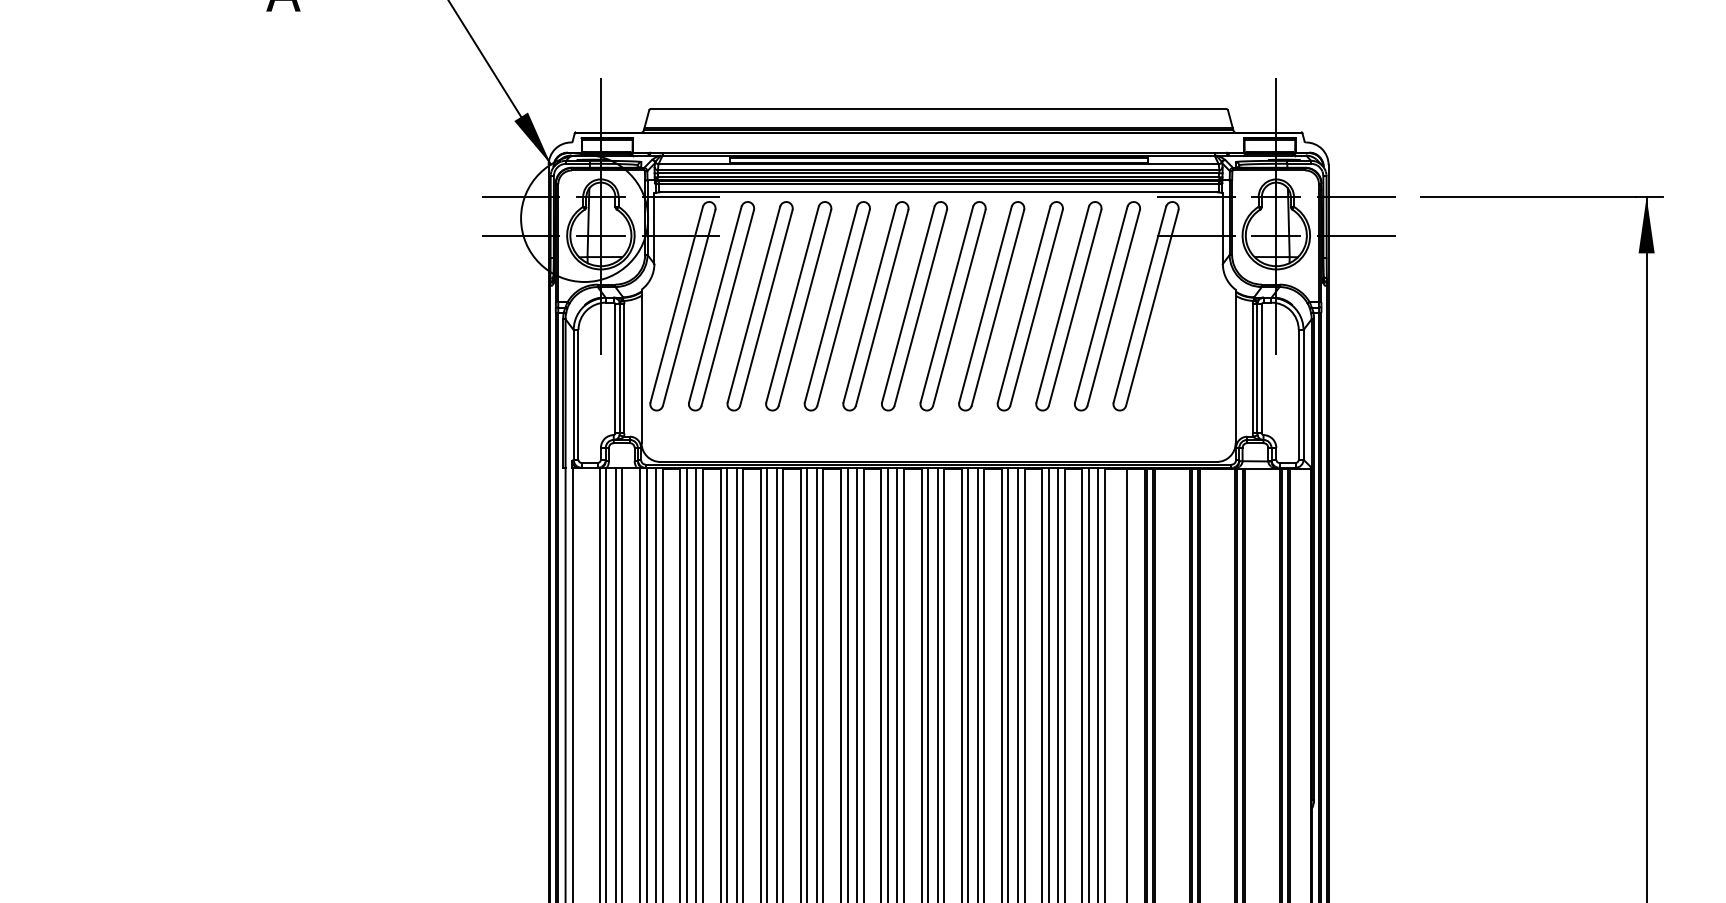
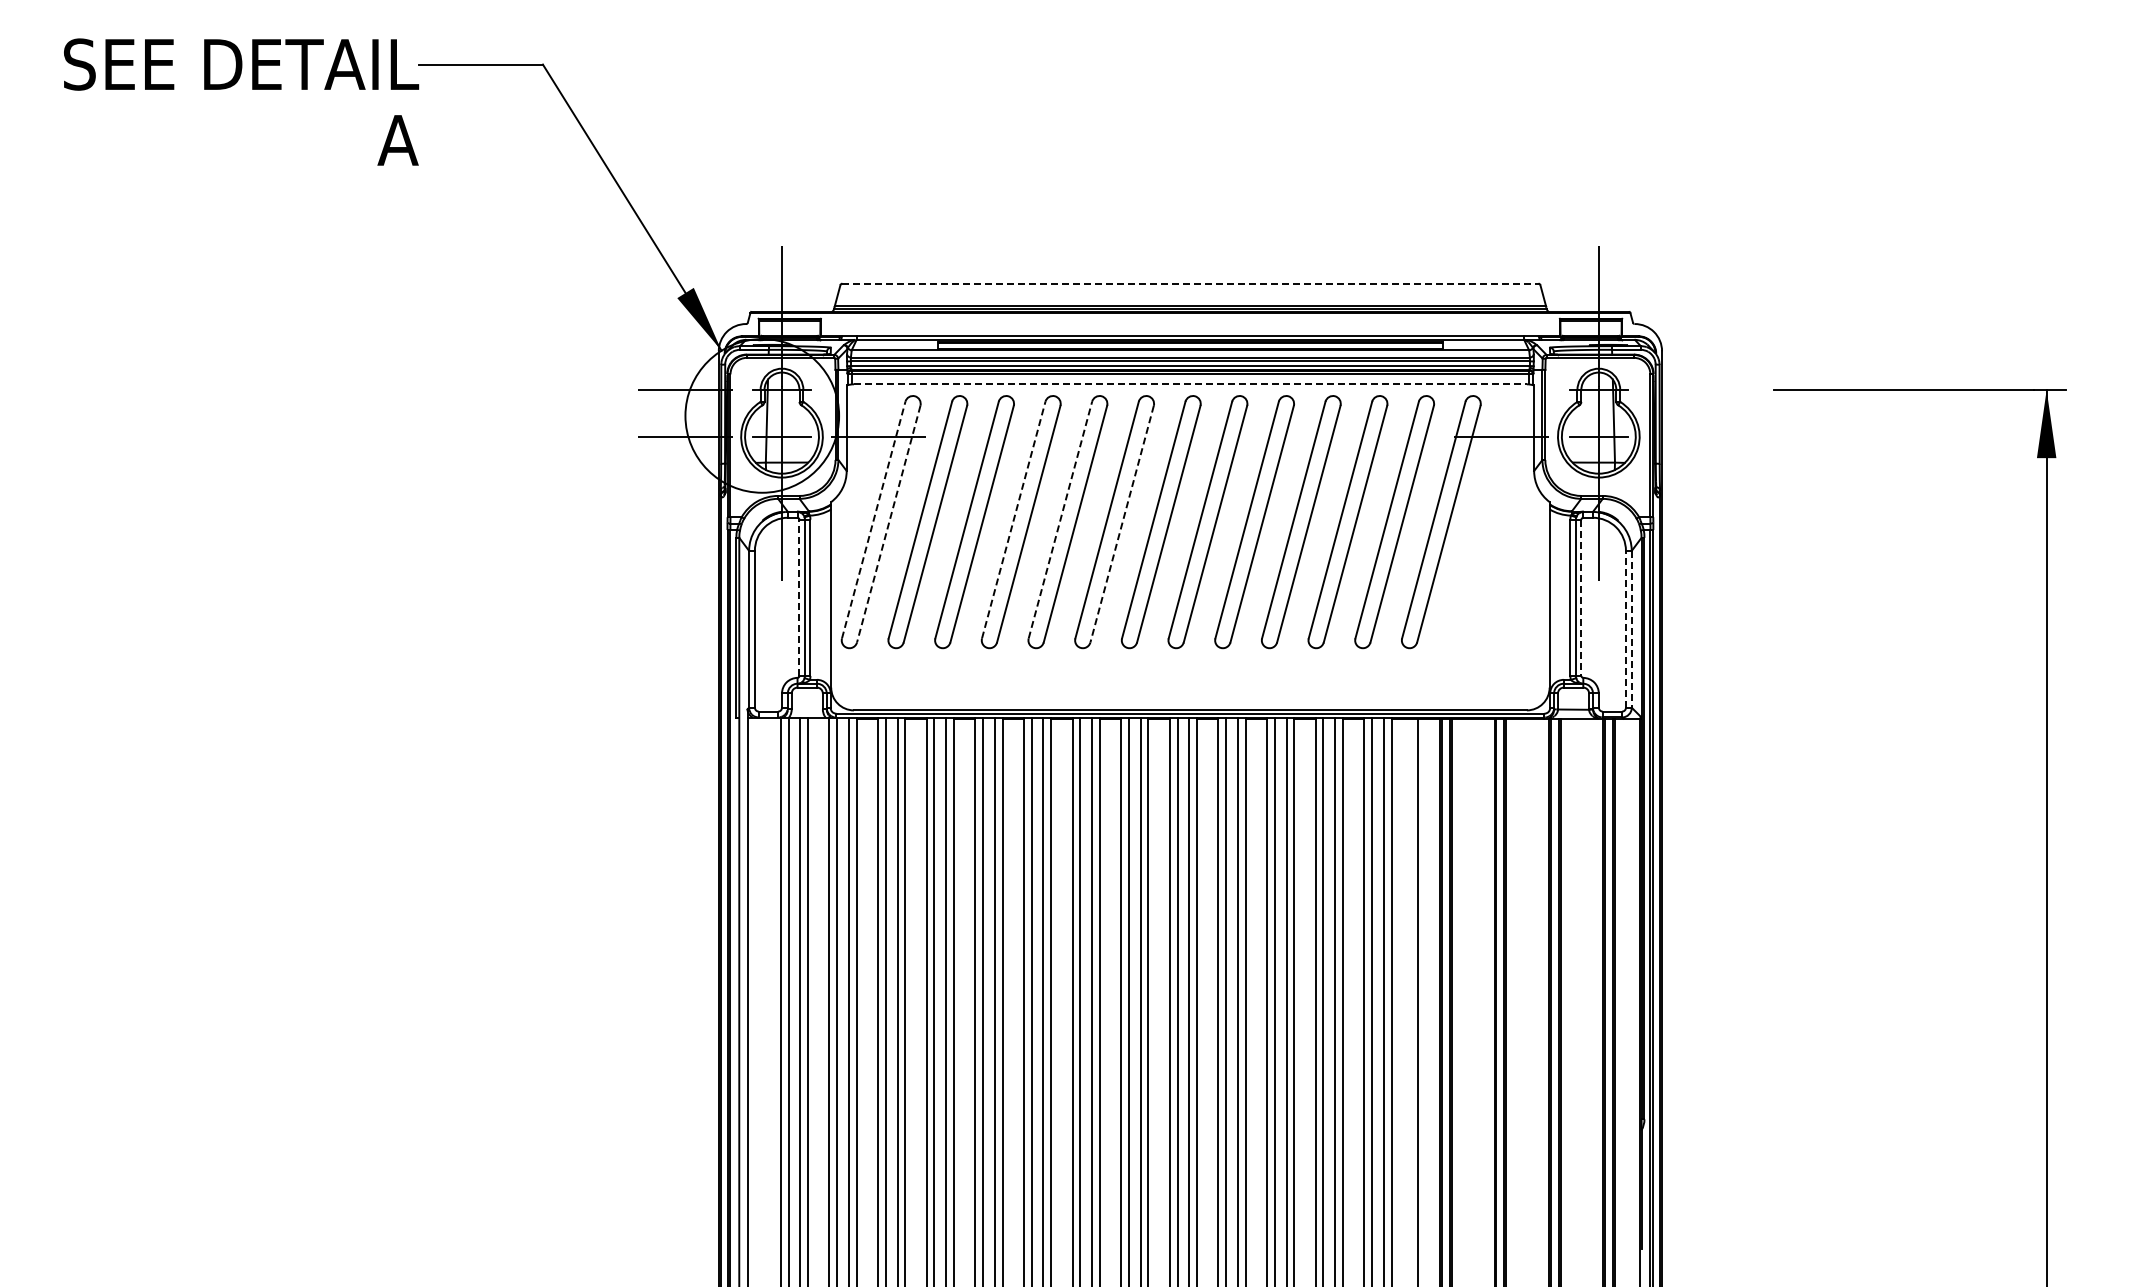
line: (938, 108) -> (1190, 283), solid -> dashed
line: (938, 192) -> (1190, 384), solid -> dashed
line: (680, 197) -> (878, 390), removed
line: (1195, 197) -> (1501, 390), removed
line: (1356, 197) -> (1695, 390), removed
line: (1356, 235) -> (1695, 436), removed
line: (676, 304) -> (873, 520), solid -> dashed
line: (792, 304) -> (1013, 520), solid -> dashed
line: (831, 304) -> (1060, 520), solid -> dashed
line: (688, 308) -> (888, 524), solid -> dashed
line: (882, 308) -> (1122, 524), solid -> dashed
line: (615, 368) -> (799, 597), solid -> dashed
line: (1262, 369) -> (1581, 598), solid -> dashed
line: (1298, 394) -> (1625, 628), solid -> dashed
line: (1303, 395) -> (1631, 629), solid -> dashed

